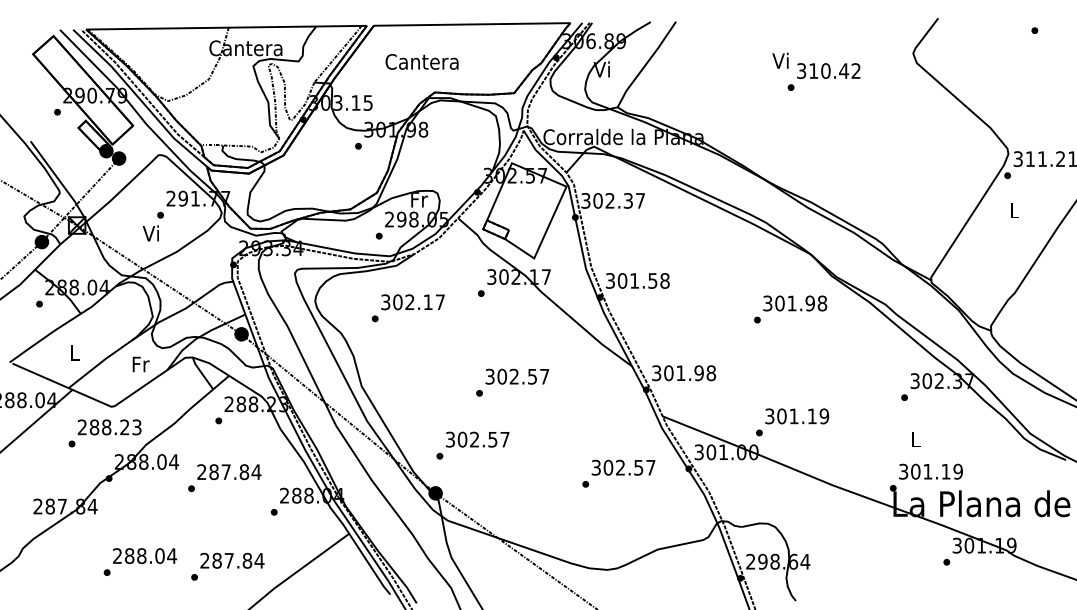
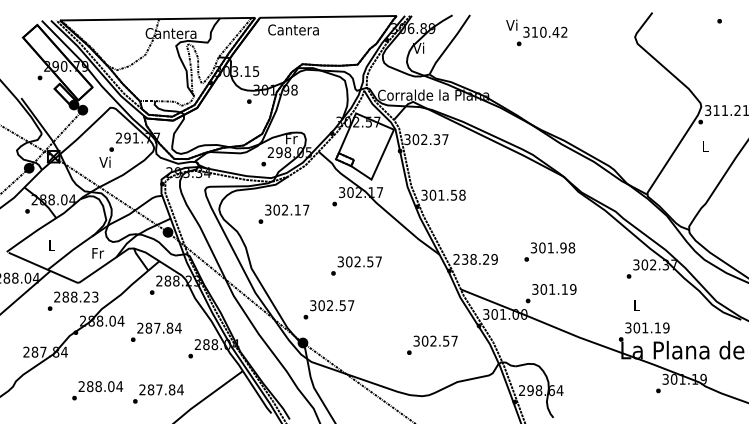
text: (422, 61) -> (293, 29), moved
text: (816, 71) -> (536, 32), moved
text: (790, 308) -> (549, 251), moved
text: (683, 373) -> (475, 259), 301.98 -> 238.29
text: (619, 472) -> (432, 344), moved

